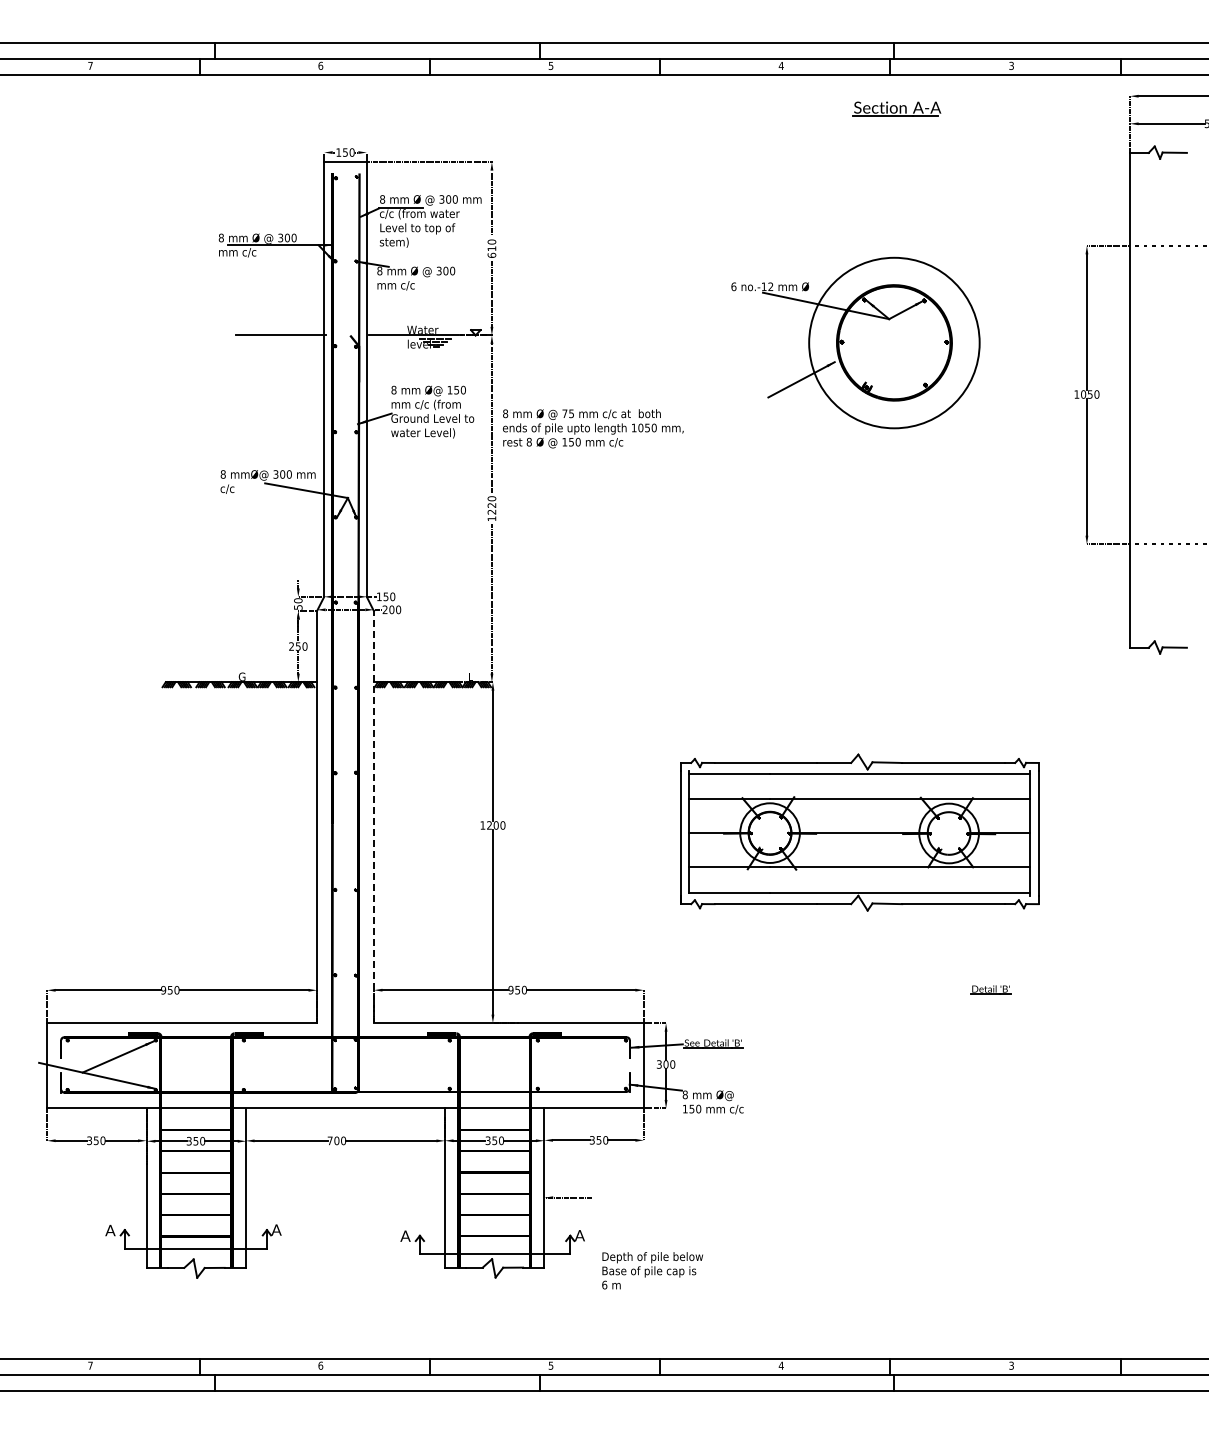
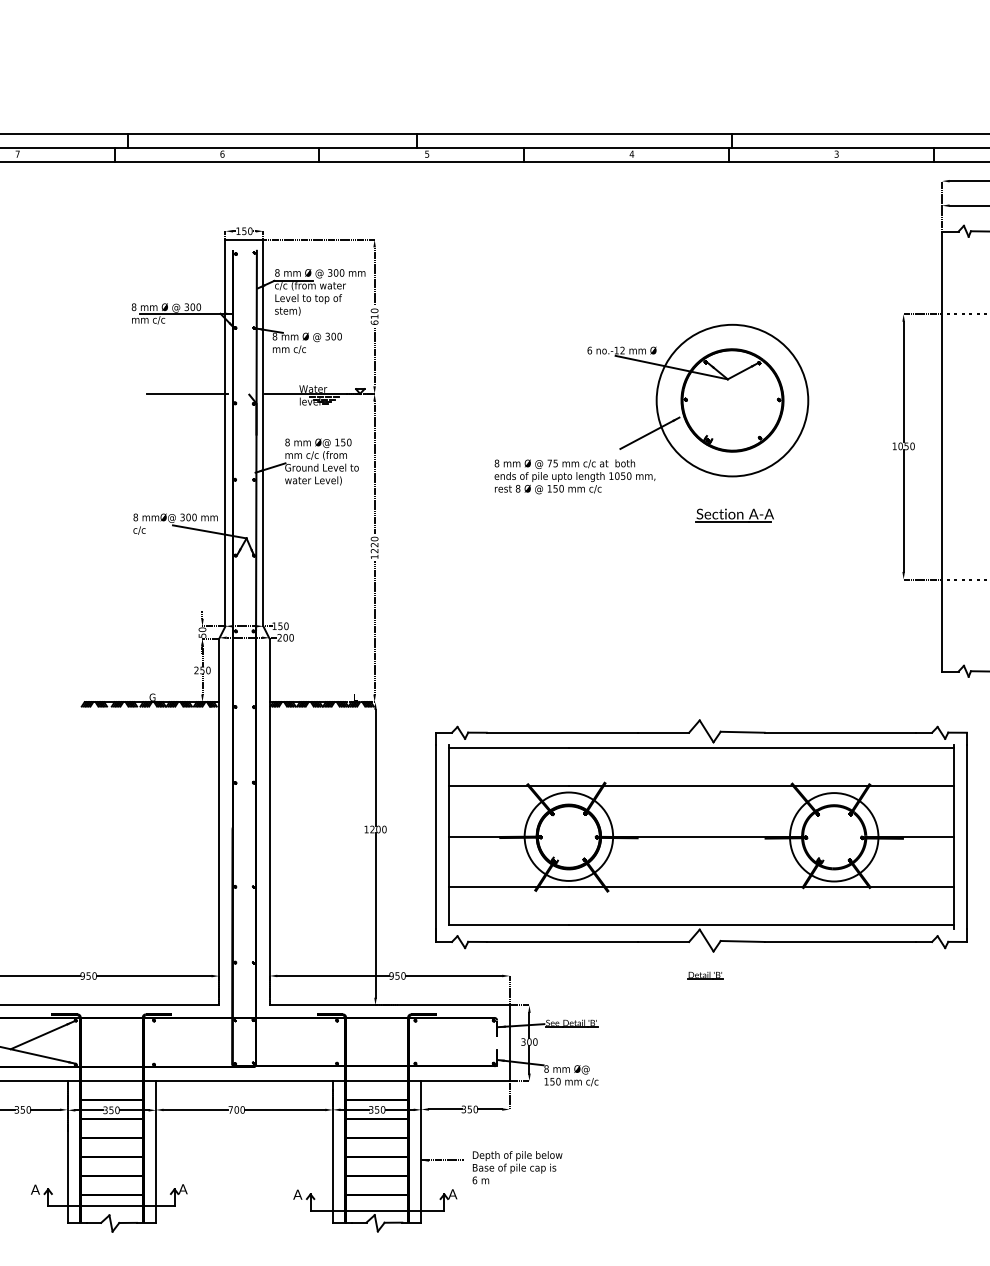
part: (896, 108) -> (734, 514), moved
text: (593, 428) -> (575, 476), moved
line: (373, 816) -> (269, 821), dashed -> solid
part: (859, 832) -> (701, 835), size x1.67
part: (990, 989) -> (704, 975), moved
text: (652, 1270) -> (517, 1167), moved

